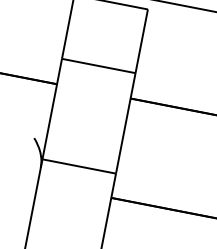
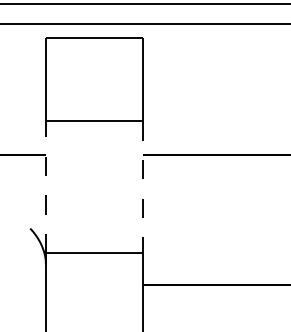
line: (51, 109) -> (45, 187), solid -> dashed
line: (125, 123) -> (142, 187), solid -> dashed

